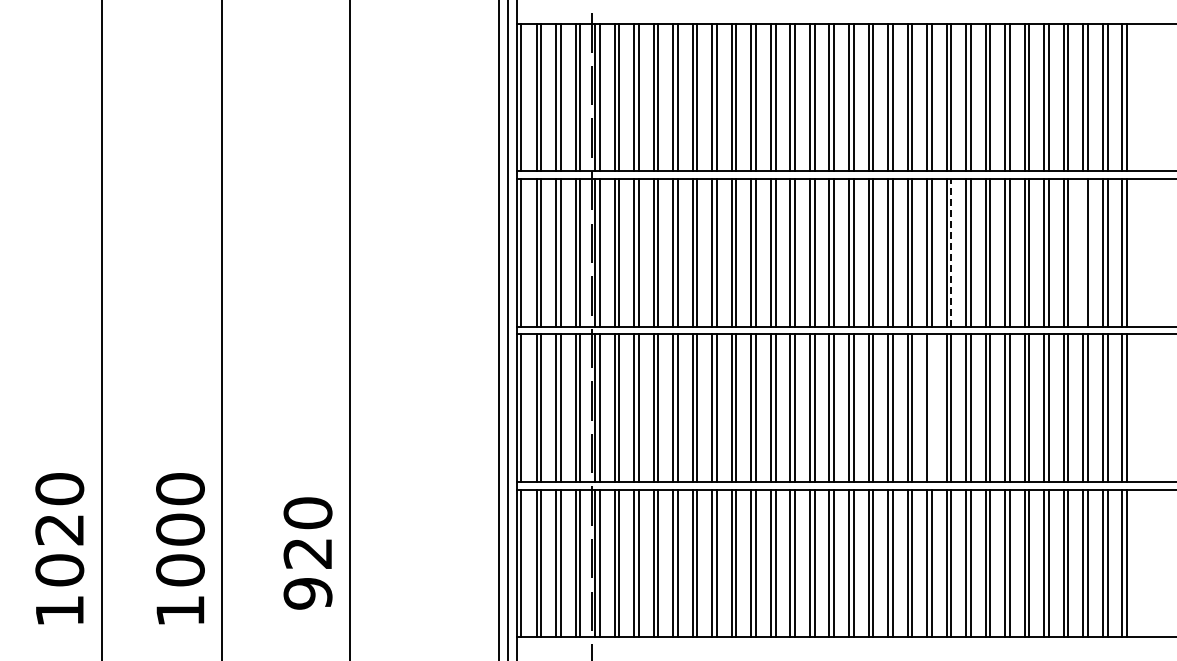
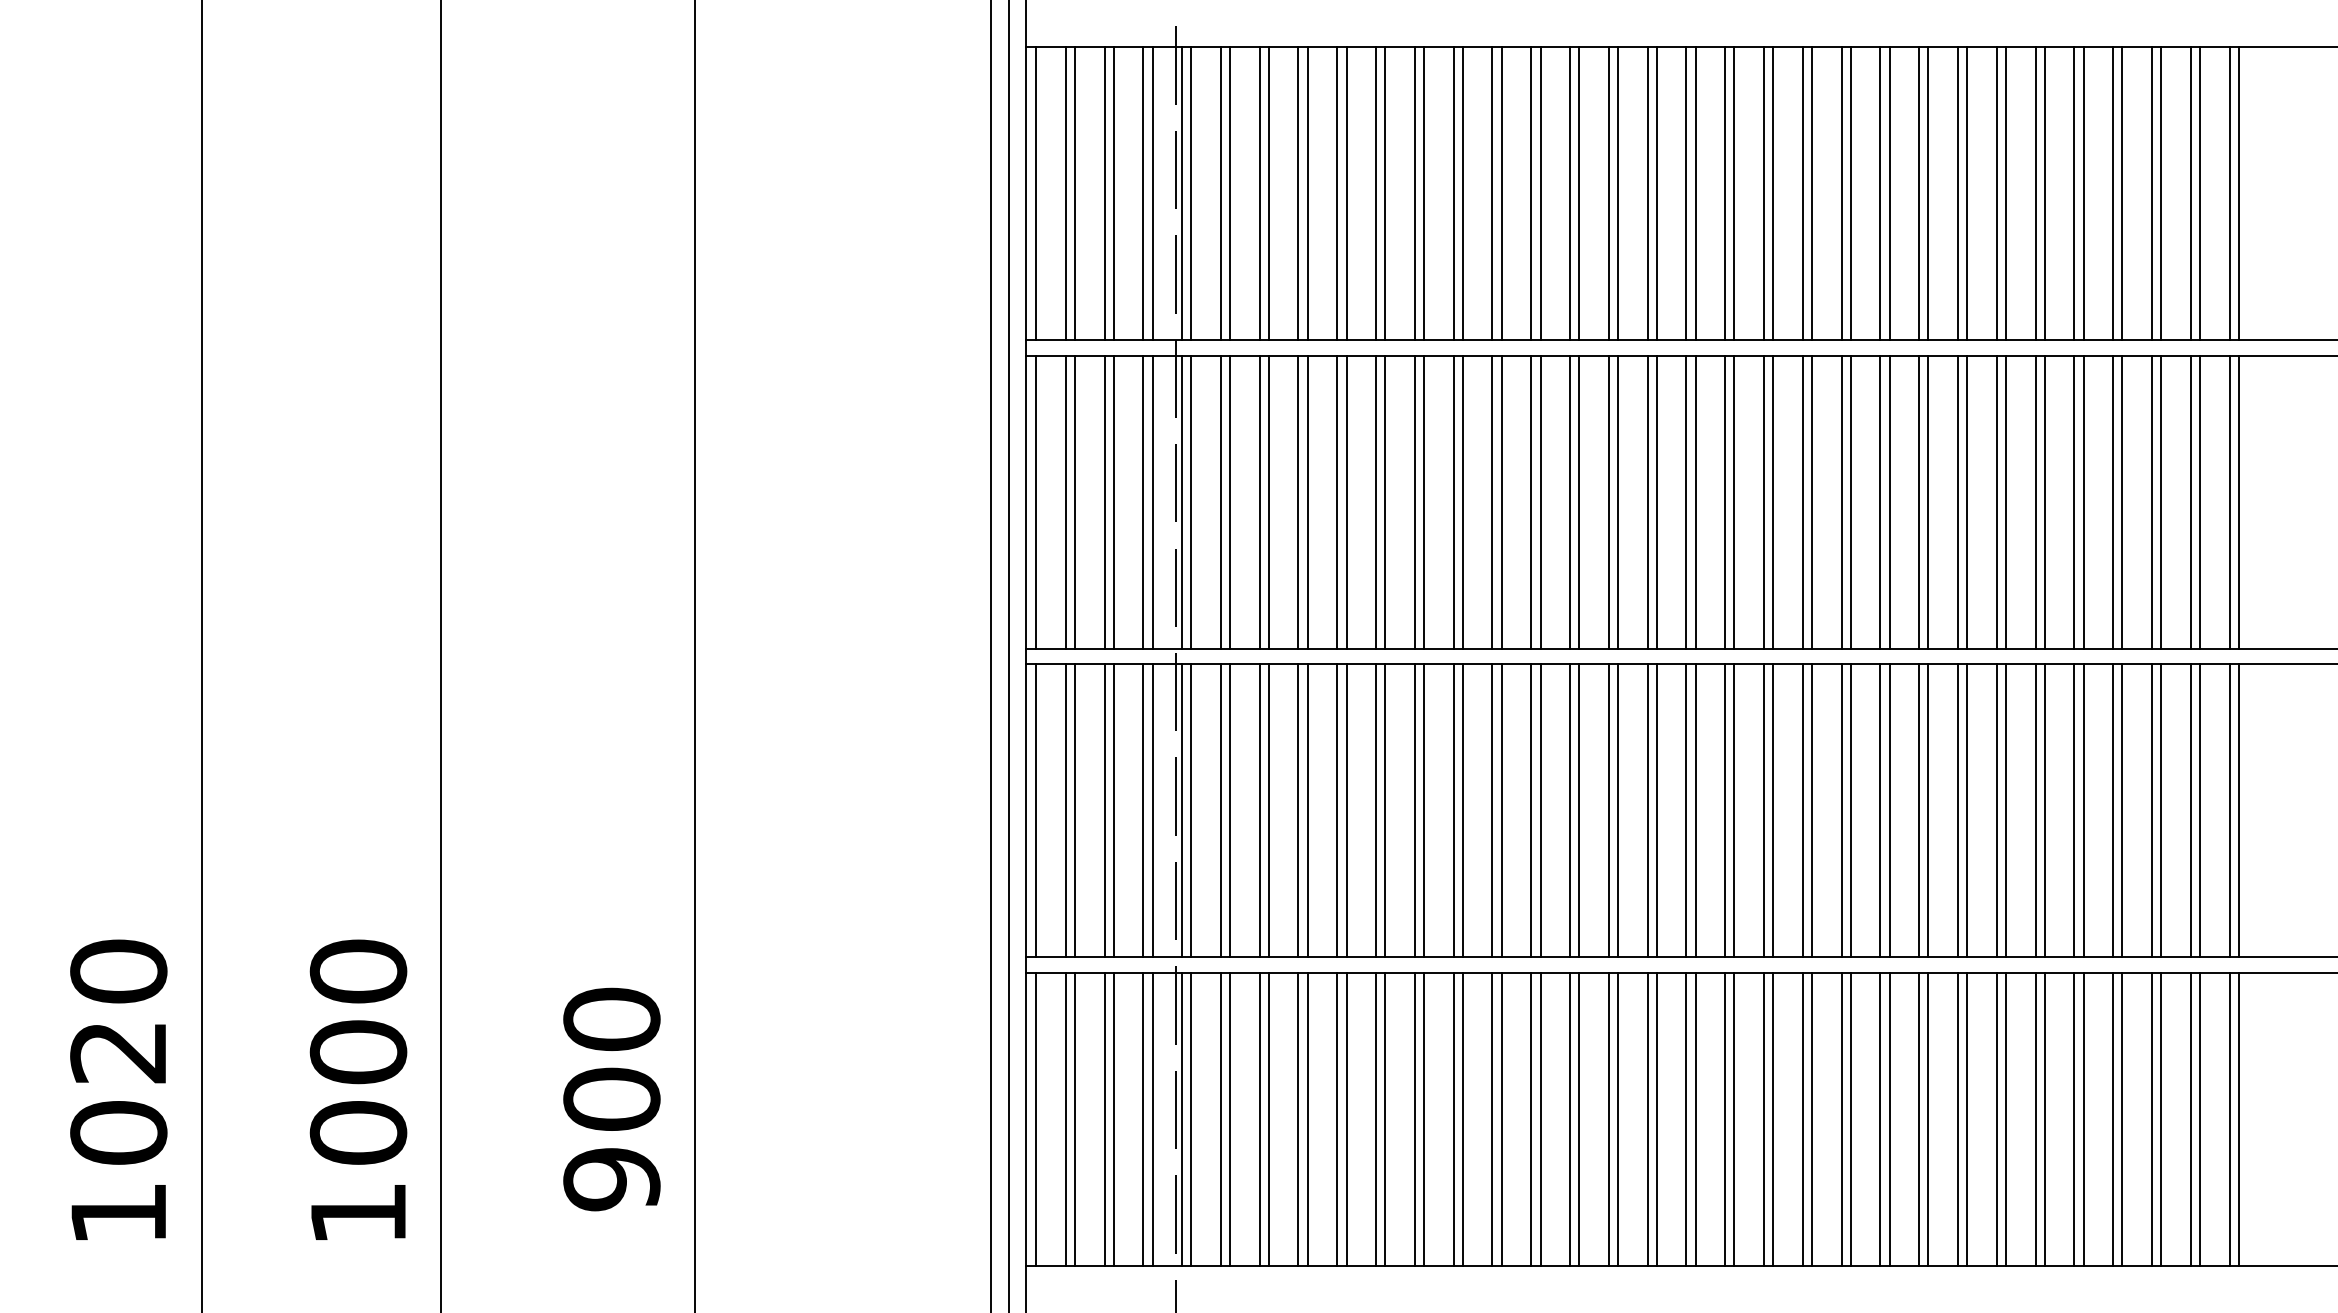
line: (951, 252) -> (1890, 501), dashed -> solid
line: (1083, 252) -> (2152, 501), added
line: (931, 407) -> (1850, 809), added
text: (307, 553) -> (610, 1099), 920 -> 900

